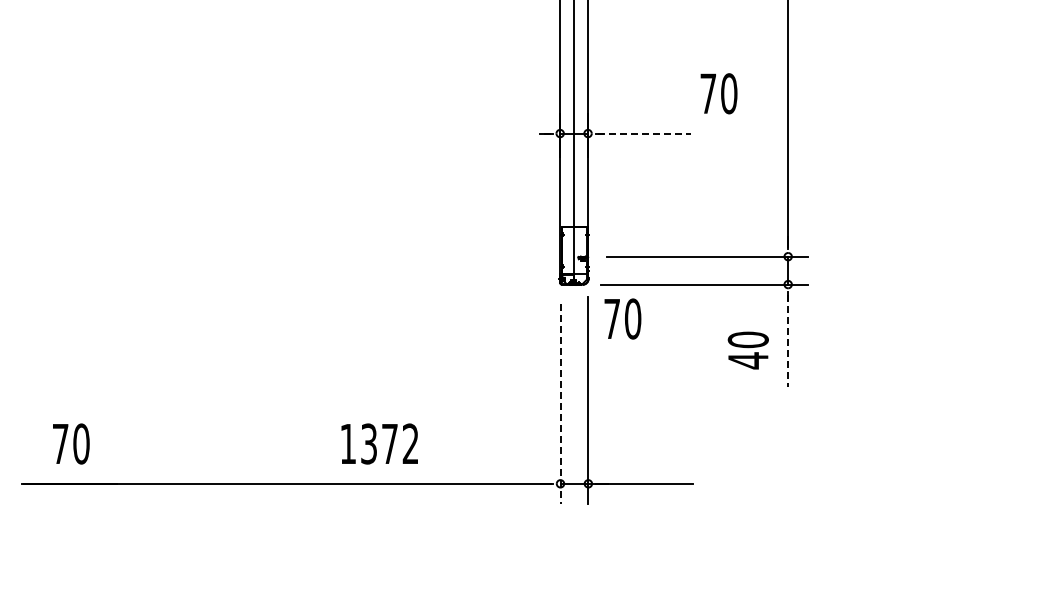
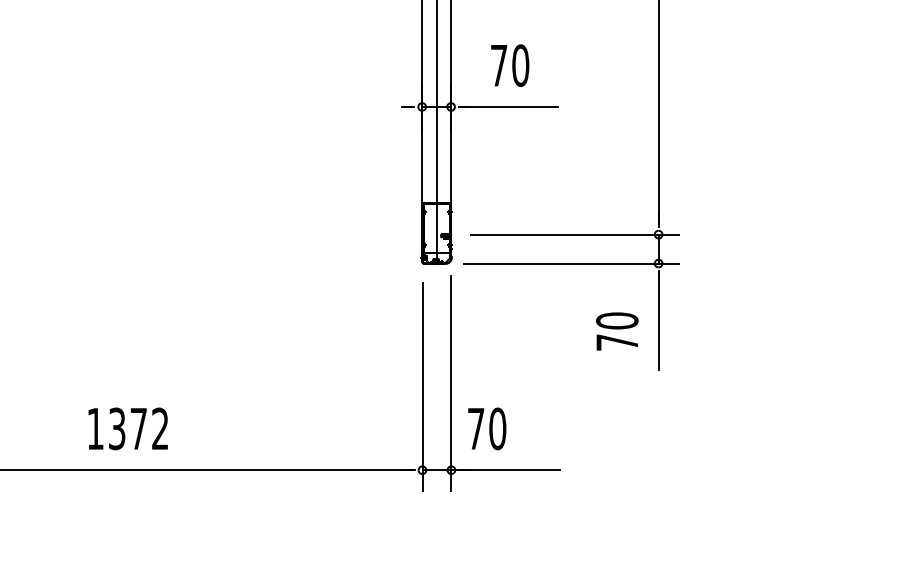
text: (718, 93) -> (509, 65), moved
line: (644, 133) -> (509, 106), dashed -> solid
text: (622, 318) -> (486, 428), moved
line: (788, 341) -> (658, 322), dashed -> solid
text: (748, 360) -> (617, 342), 40 -> 70
line: (560, 404) -> (422, 387), dashed -> solid
text: (379, 443) -> (127, 428), moved

